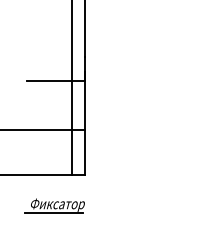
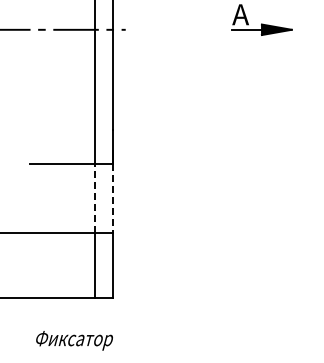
line: (71, 105) -> (94, 198), solid -> dashed
line: (84, 106) -> (112, 199), solid -> dashed
line: (53, 213) -> (68, 351), removed

